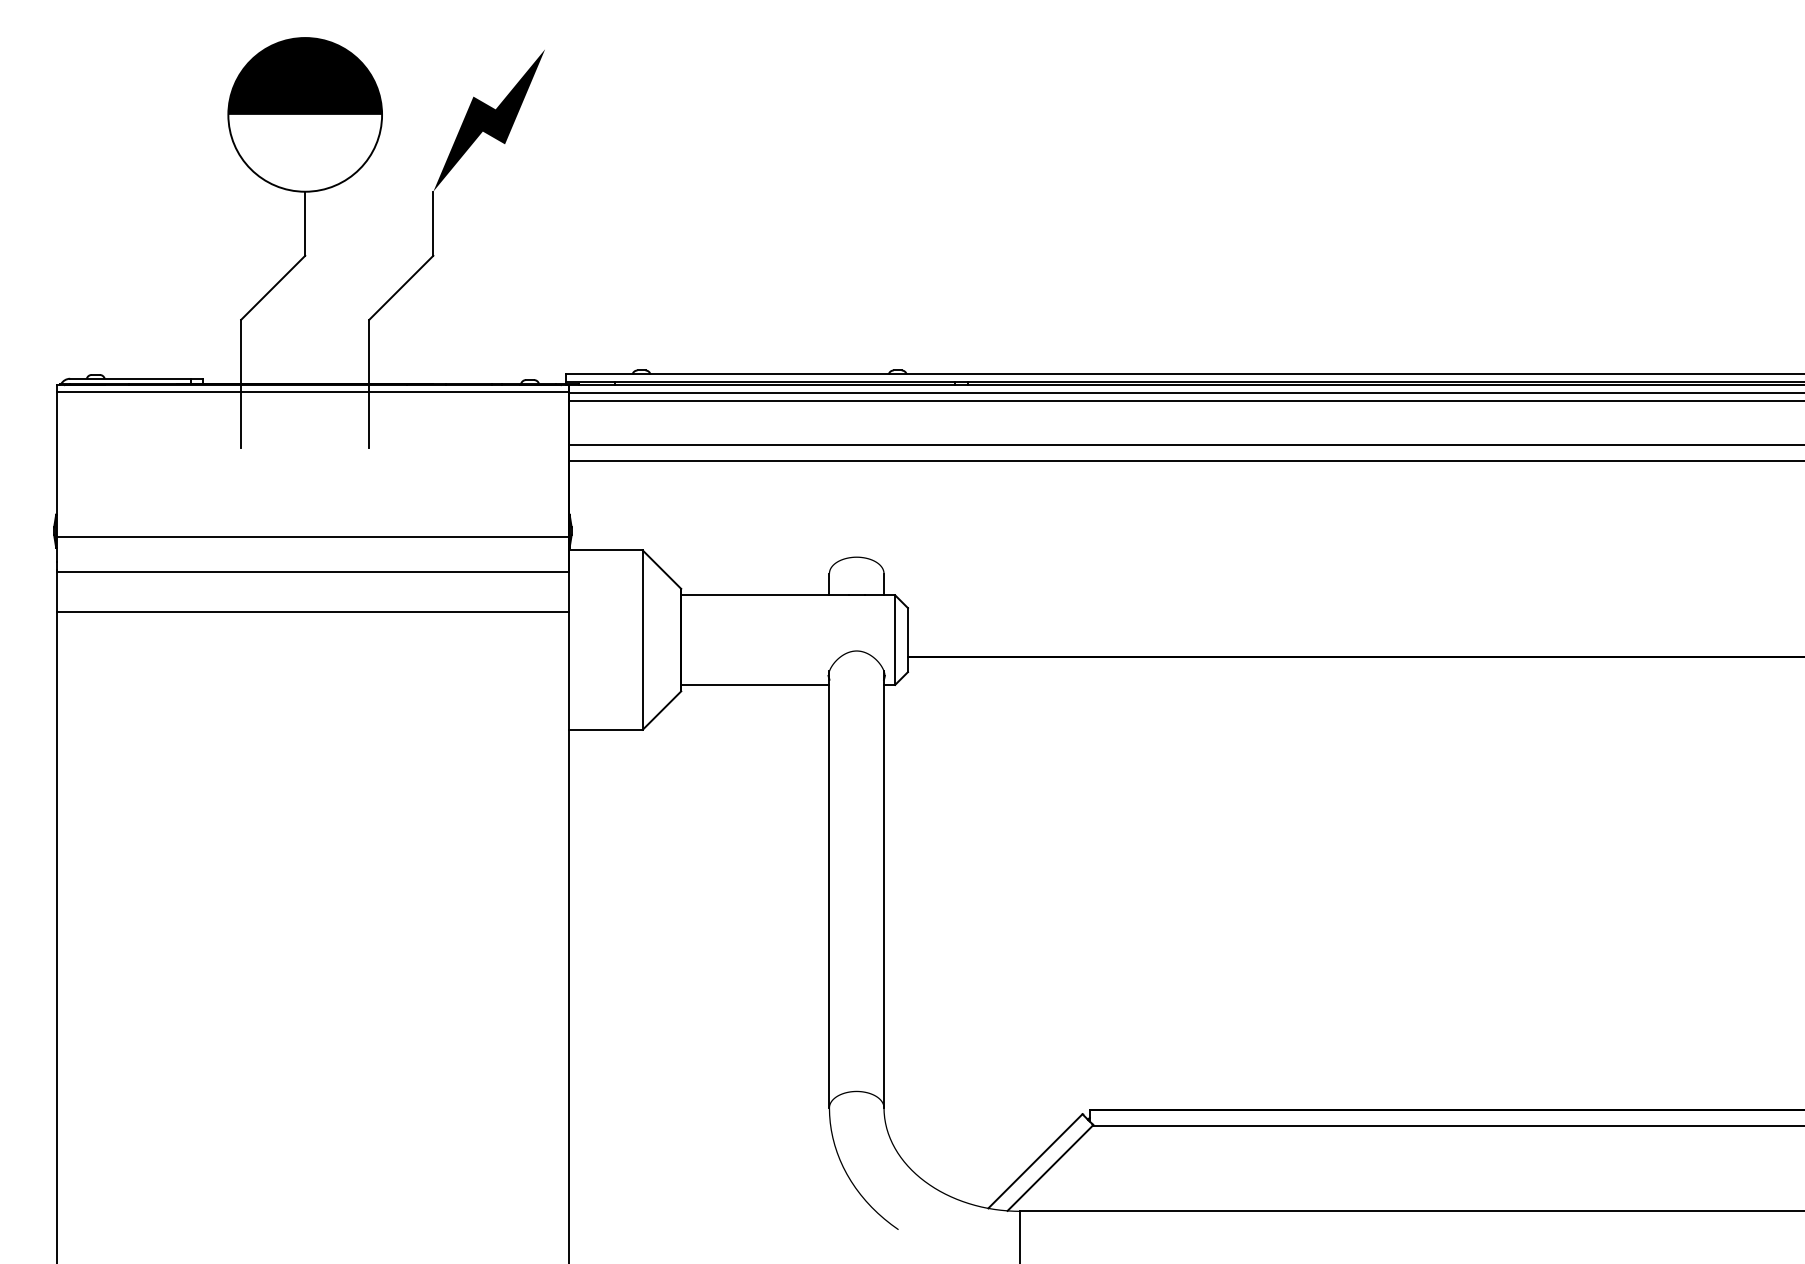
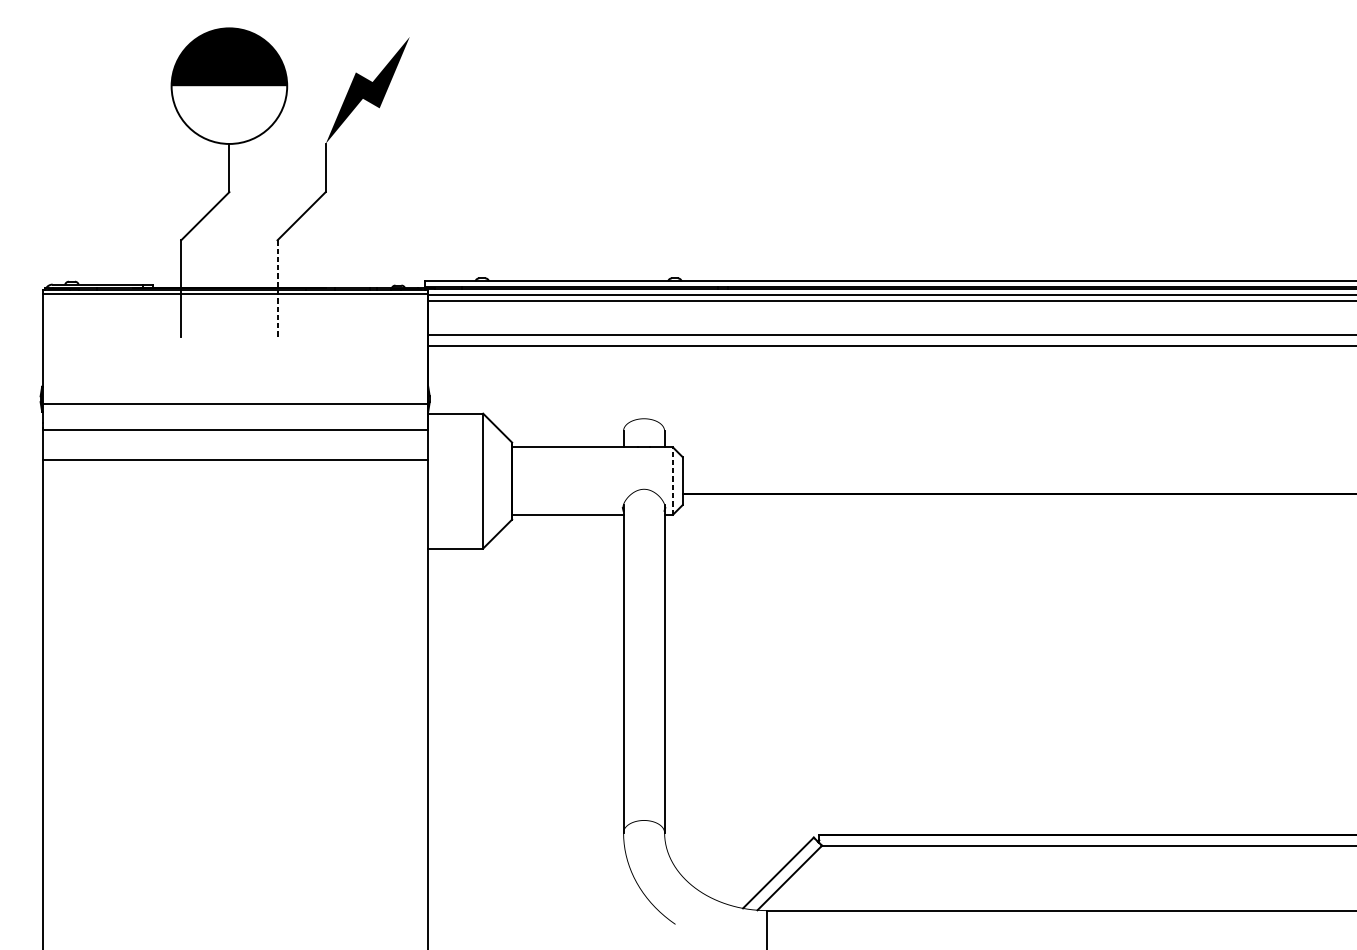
line: (369, 383) -> (277, 288), solid -> dashed
line: (895, 640) -> (673, 481), solid -> dashed

